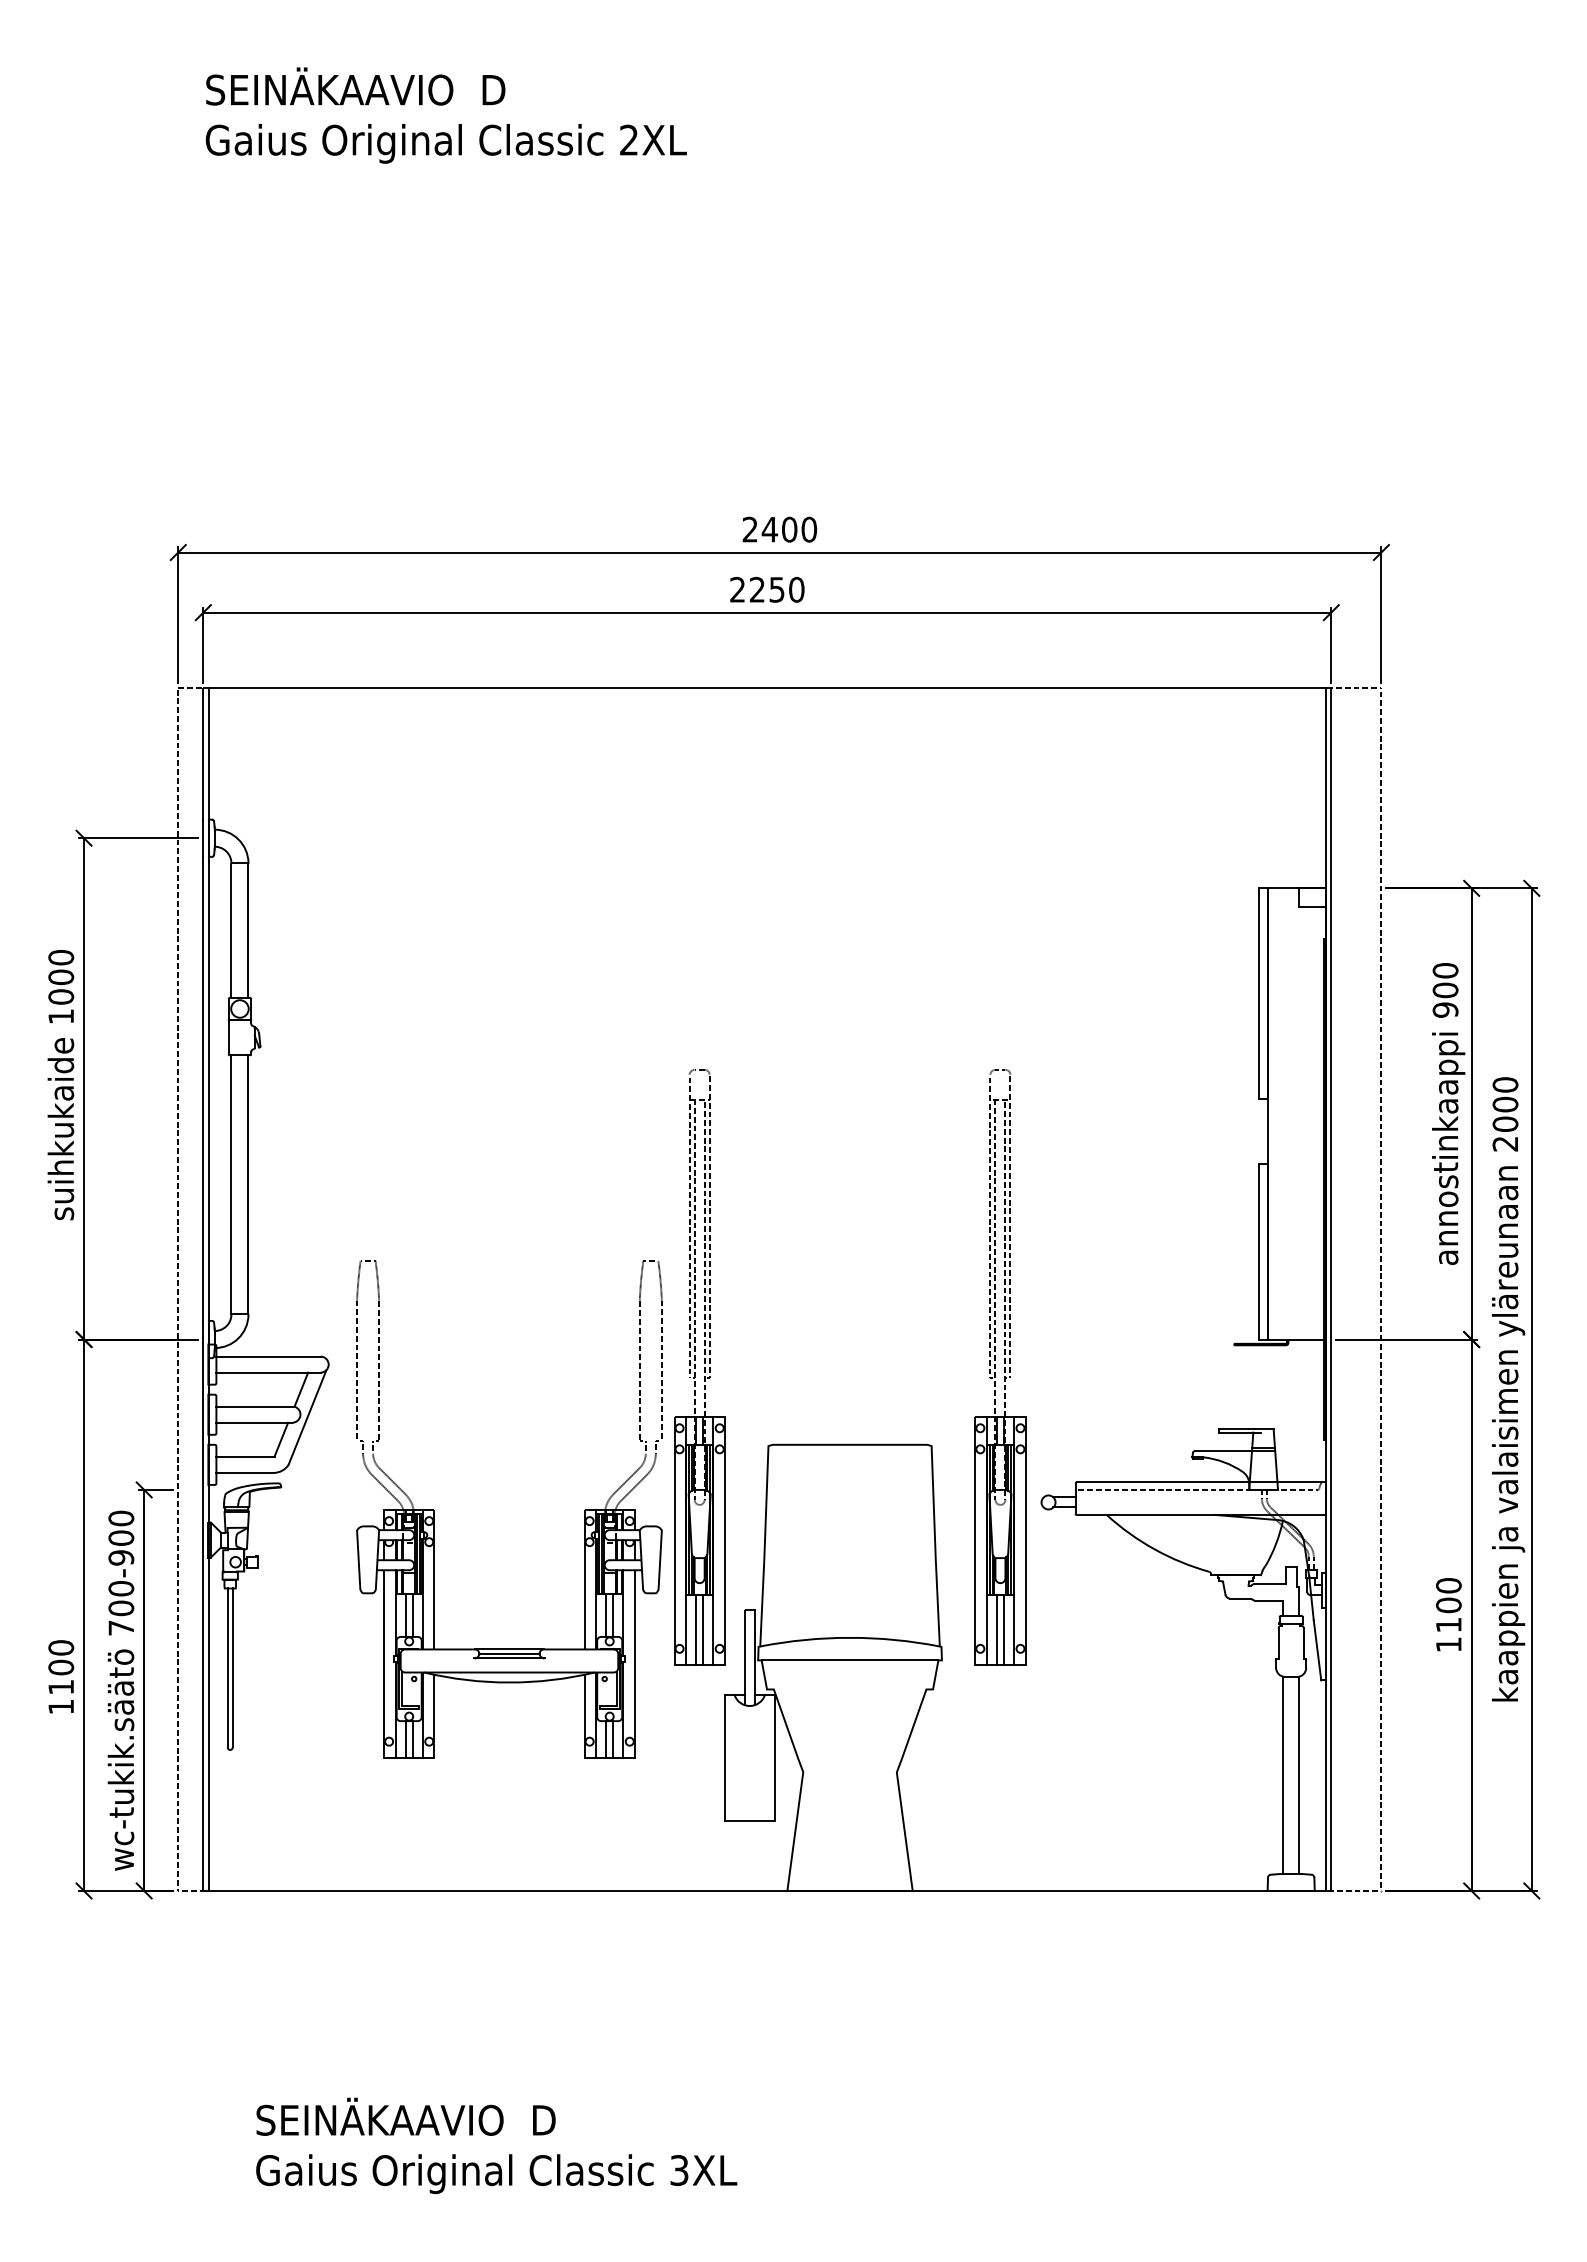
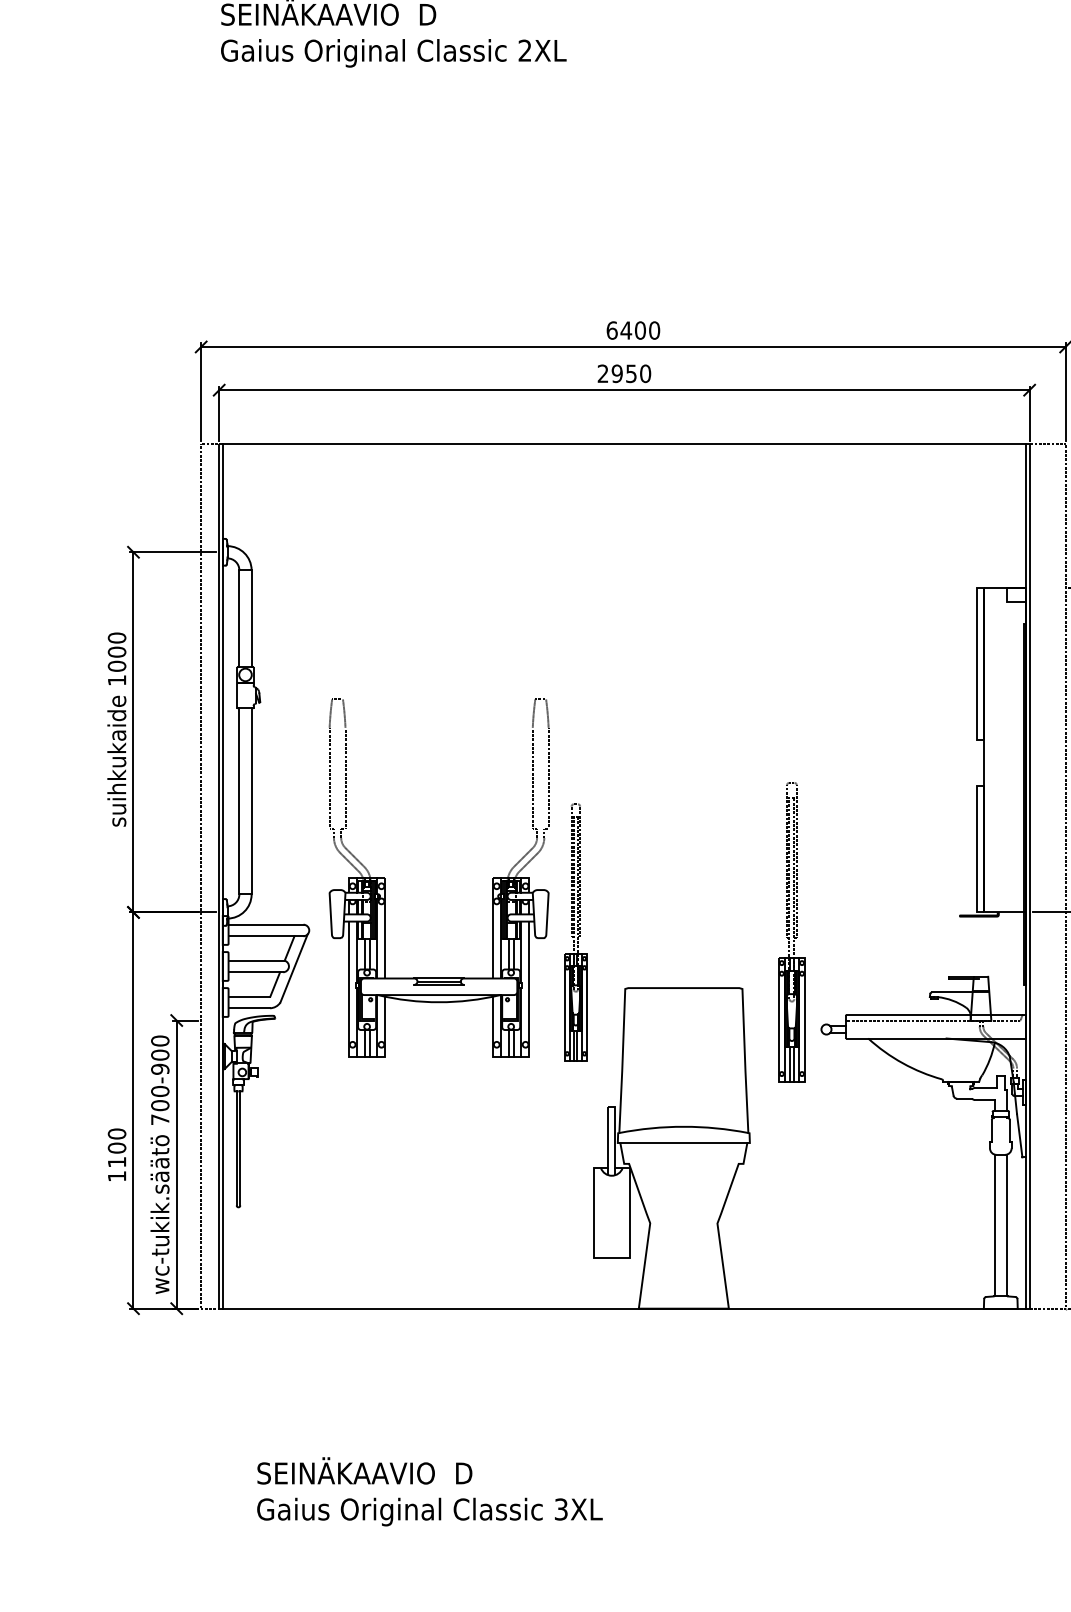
text: (750, 529) -> (612, 330), 2400 -> 6400
text: (757, 589) -> (617, 373), 2250 -> 2950
part: (699, 1367) -> (575, 932), size x0.6
part: (1000, 1367) -> (791, 932), size x0.7
part: (434, 1510) -> (385, 878), moved

